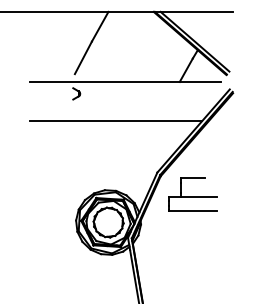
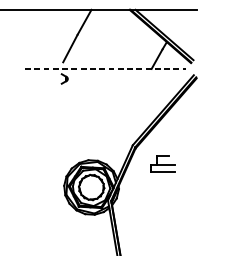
line: (125, 81) -> (105, 68), solid -> dashed
line: (115, 120) -> (97, 101), removed
part: (192, 194) -> (162, 163), size x0.6

